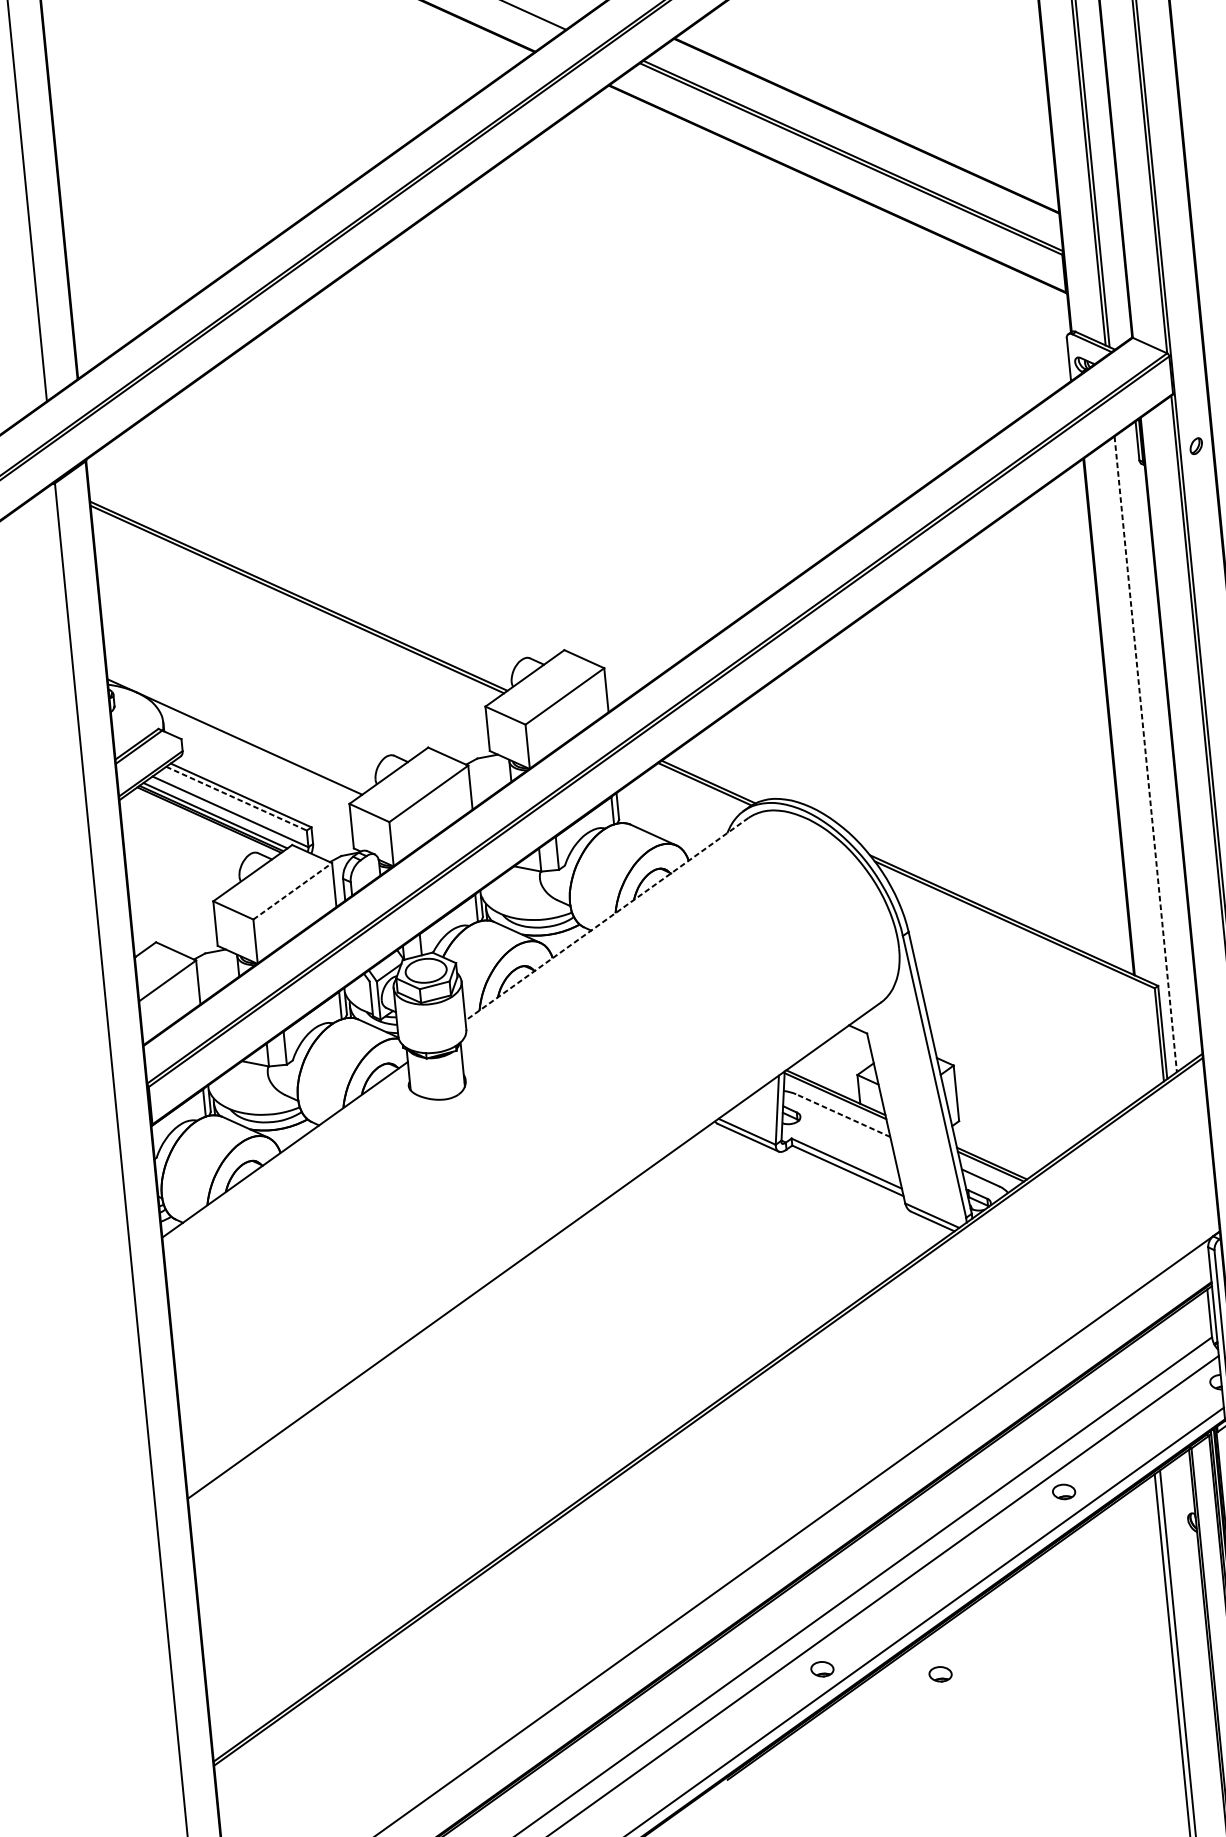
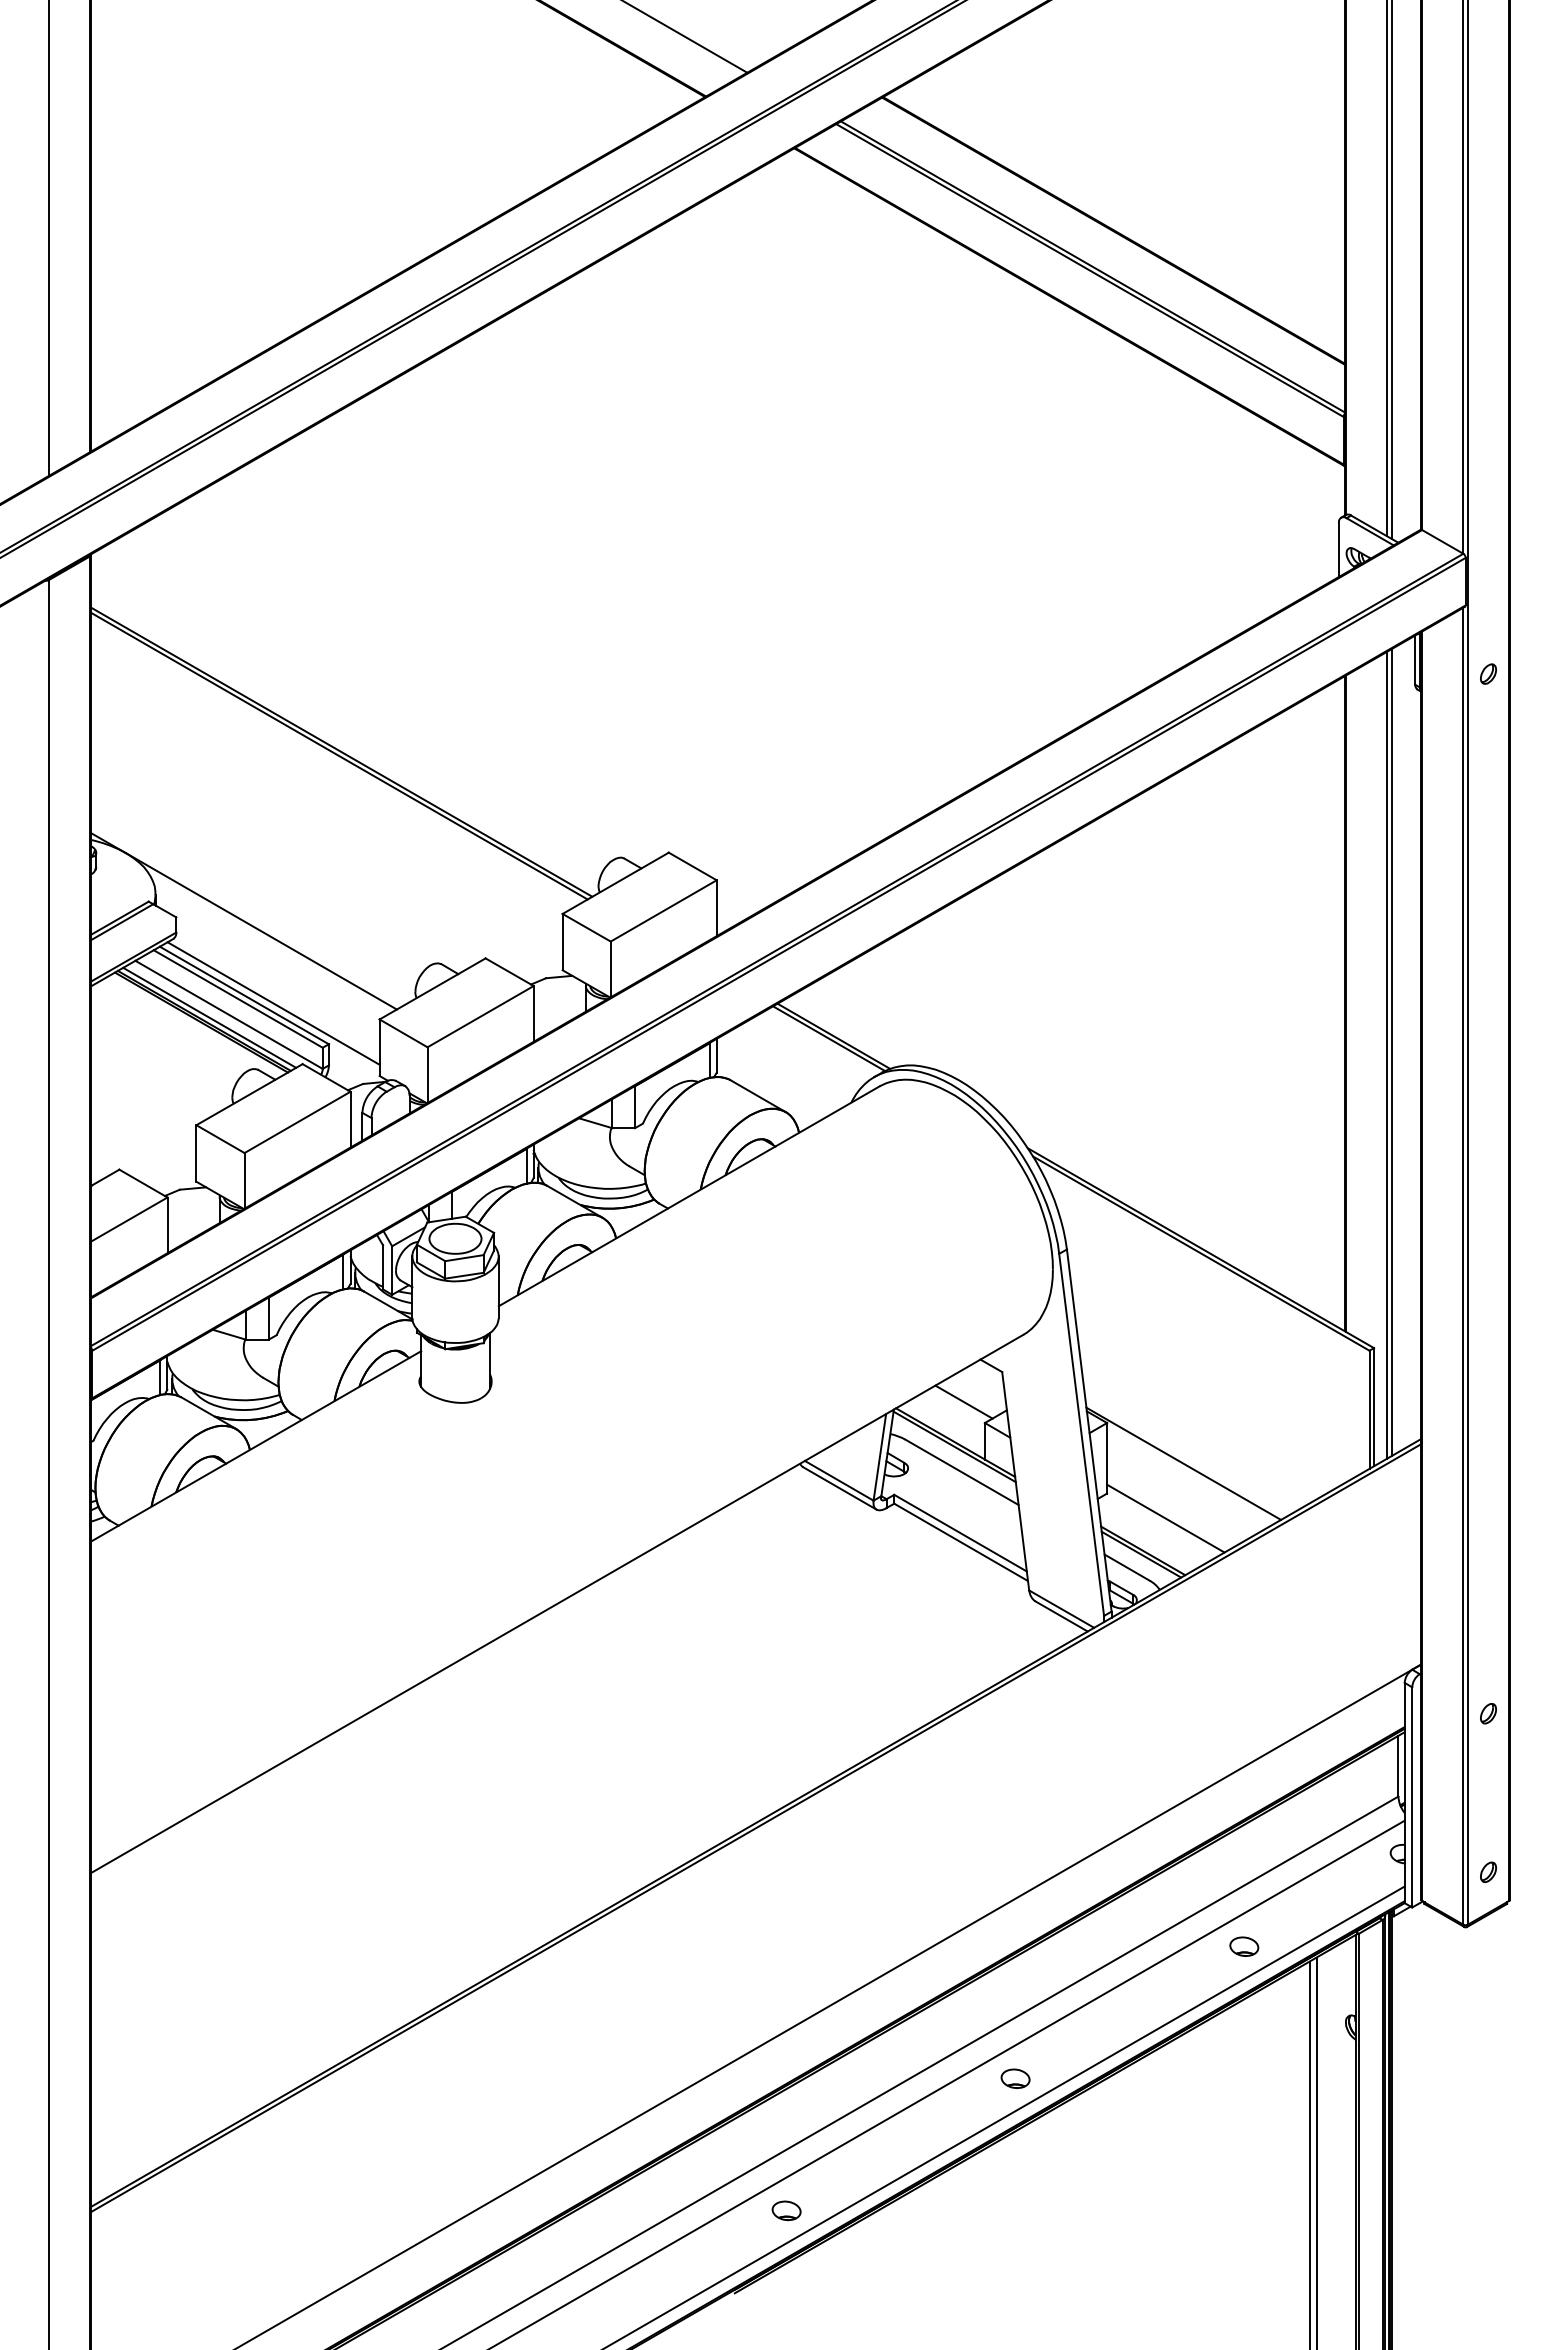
line: (1149, 751) -> (1391, 1052), added
line: (1145, 754) -> (1386, 1055), dashed -> solid
line: (236, 798) -> (238, 998), dashed -> solid
line: (264, 799) -> (273, 1003), added
line: (292, 891) -> (297, 1122), dashed -> solid
line: (607, 919) -> (689, 1196), dashed -> solid
line: (838, 1059) -> (963, 1401), added
line: (1017, 1091) -> (1183, 1463), added
line: (842, 1115) -> (961, 1472), dashed -> solid
line: (1007, 1136) -> (1165, 1518), added
part: (1064, 1491) -> (1244, 1946), moved
part: (822, 1668) -> (786, 2210), moved
part: (940, 1674) -> (1015, 2078), moved

